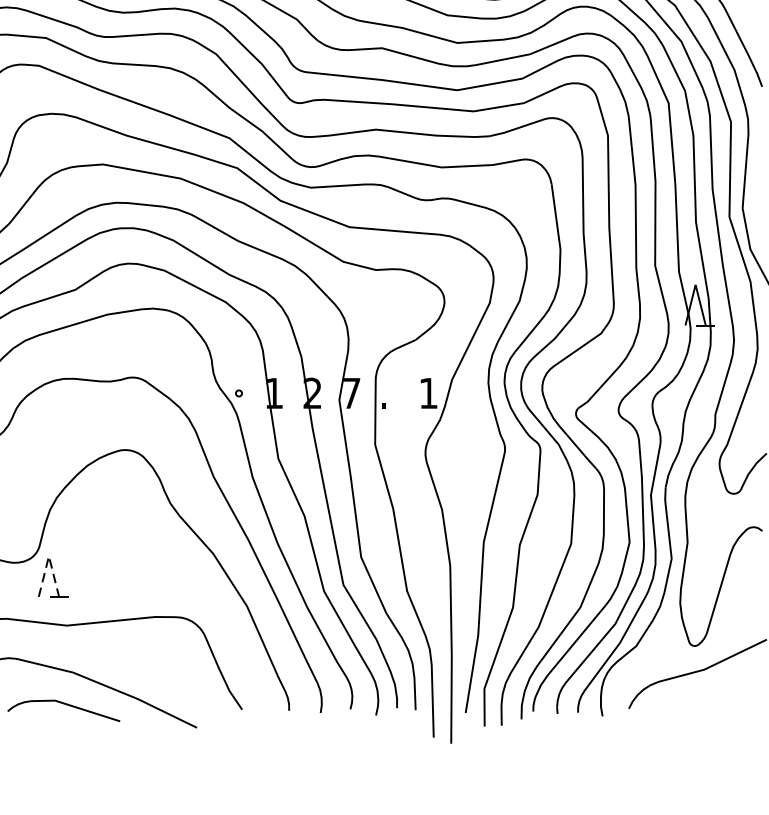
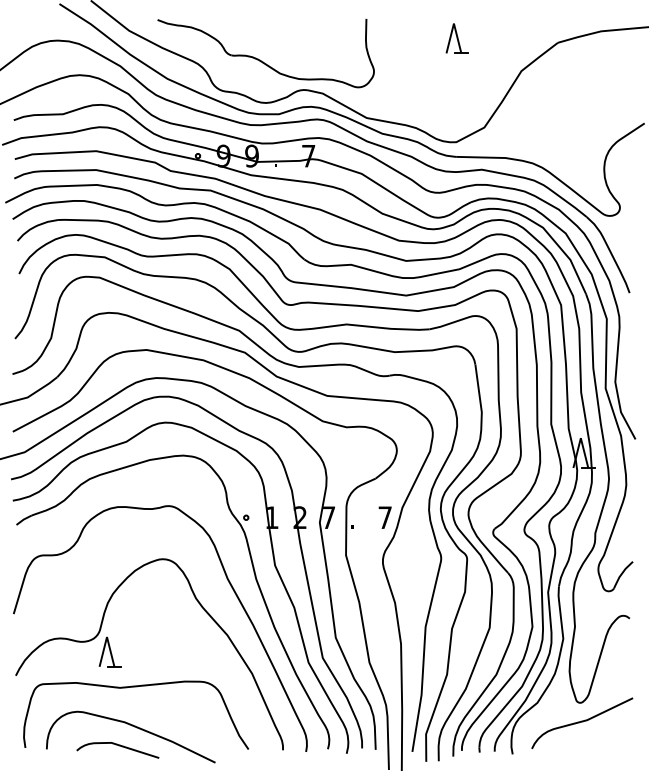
text: (427, 393) -> (384, 517), 1 -> 7
line: (49, 556) -> (107, 637), dashed -> solid

